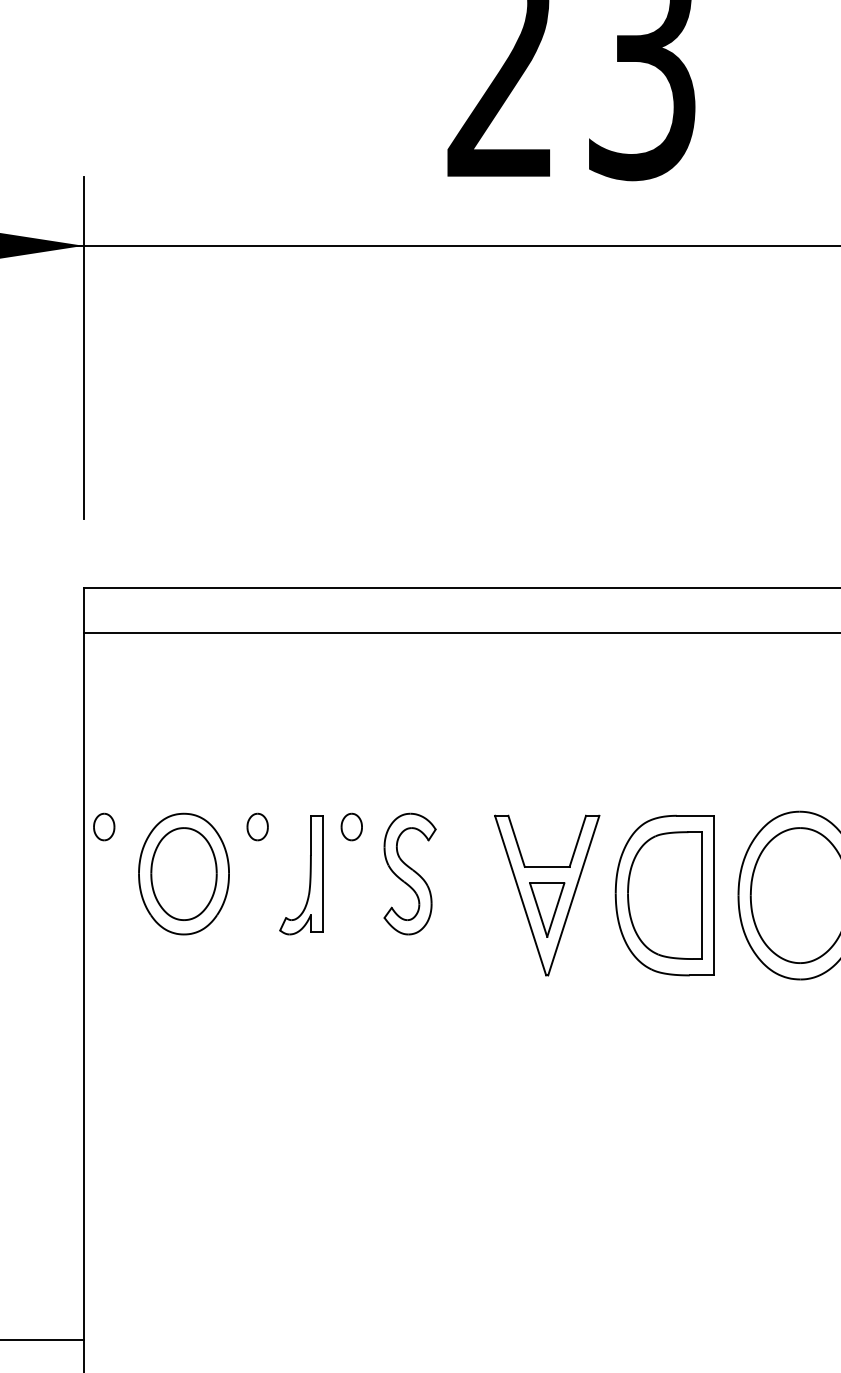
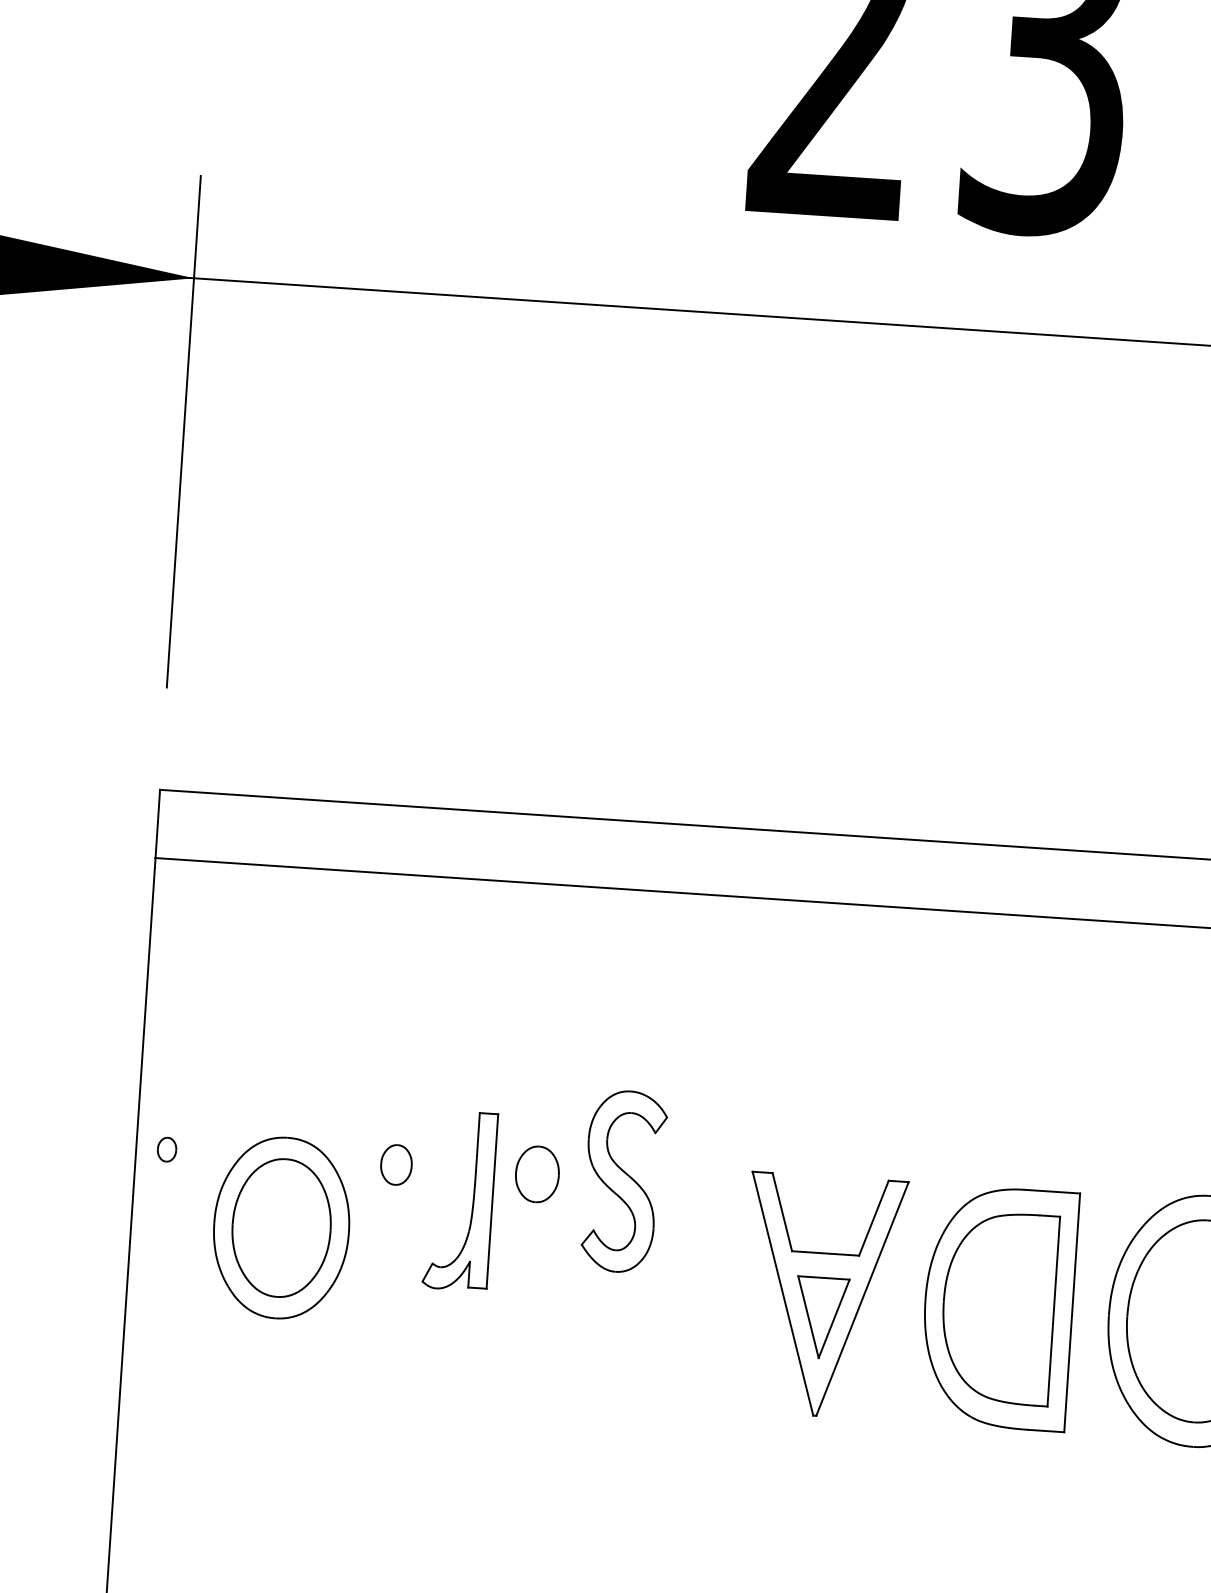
part: (104, 826) -> (167, 1148), size x0.6
part: (351, 826) -> (536, 1173), size x1.4
part: (409, 873) -> (623, 1180), moved
part: (309, 875) -> (471, 1202), moved

